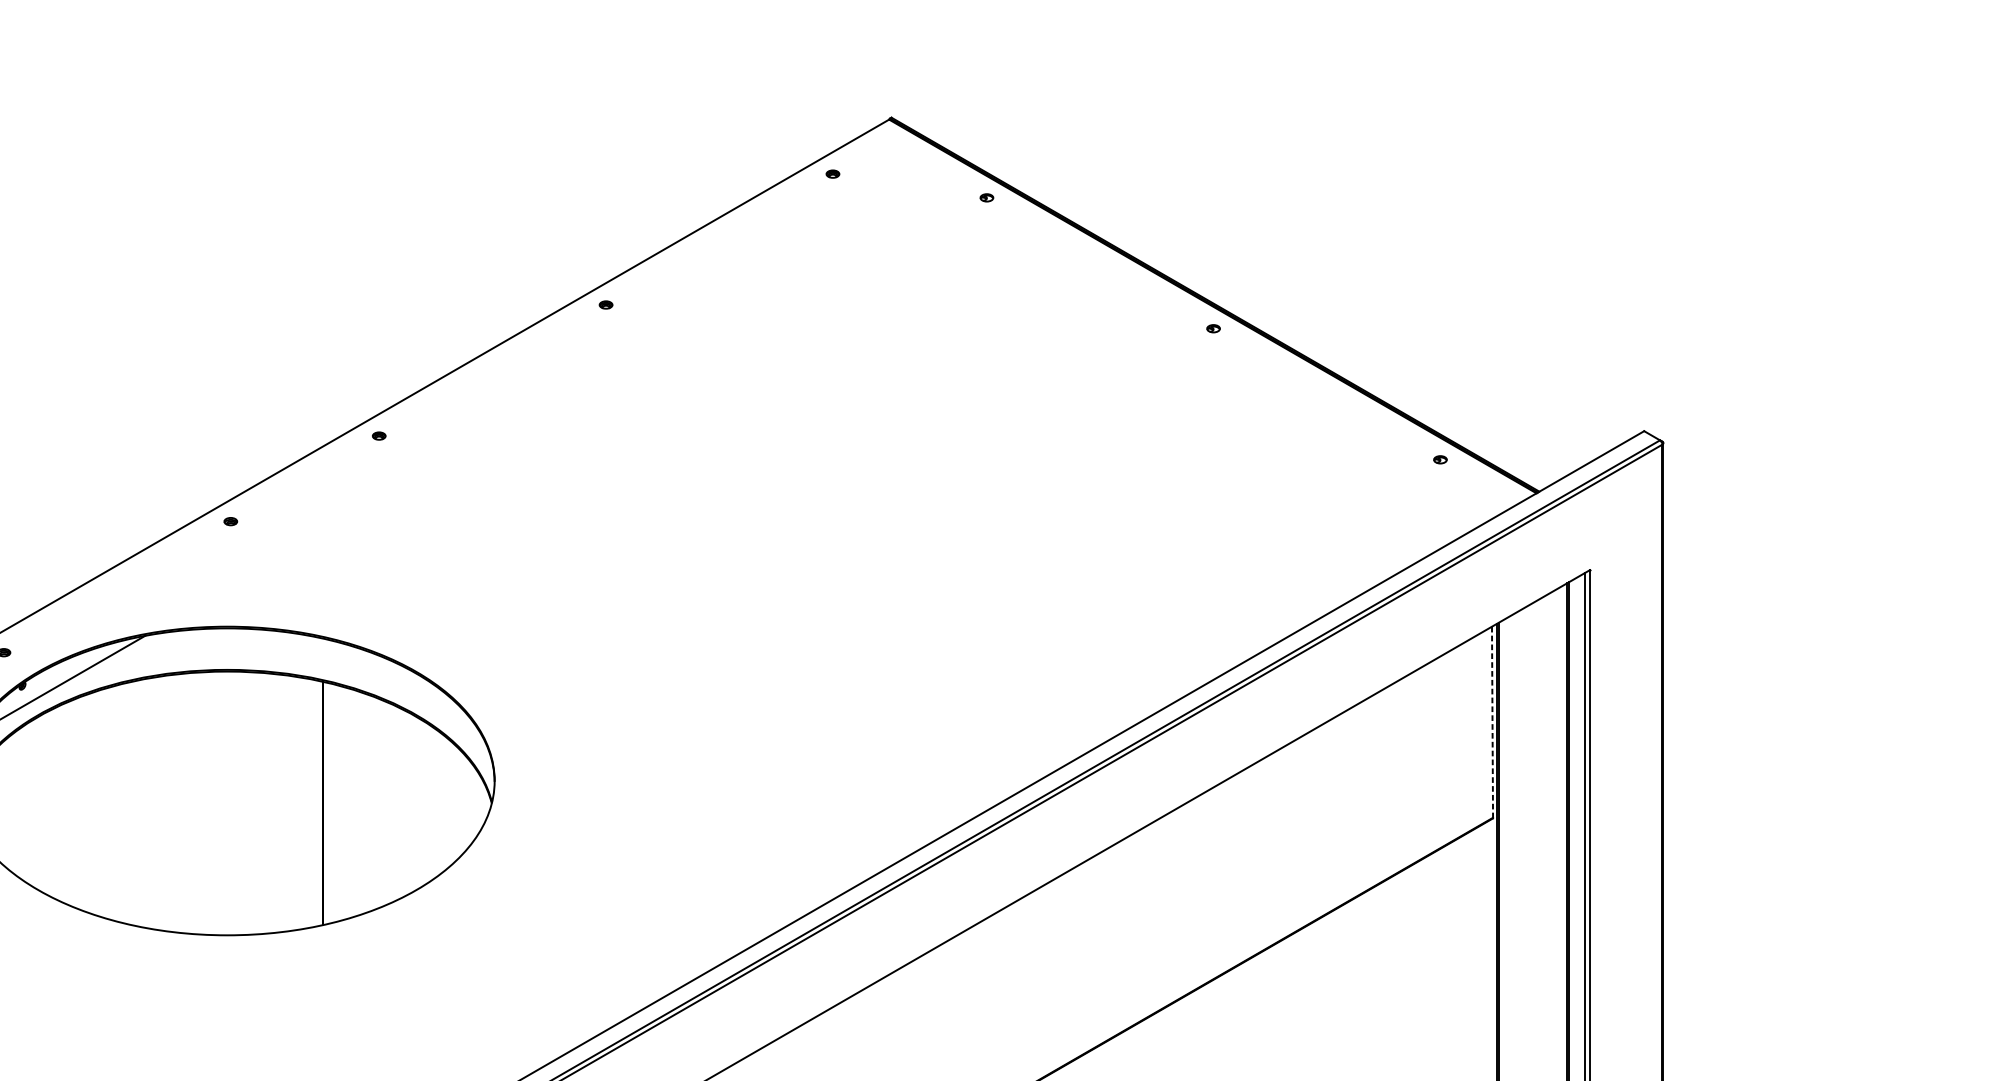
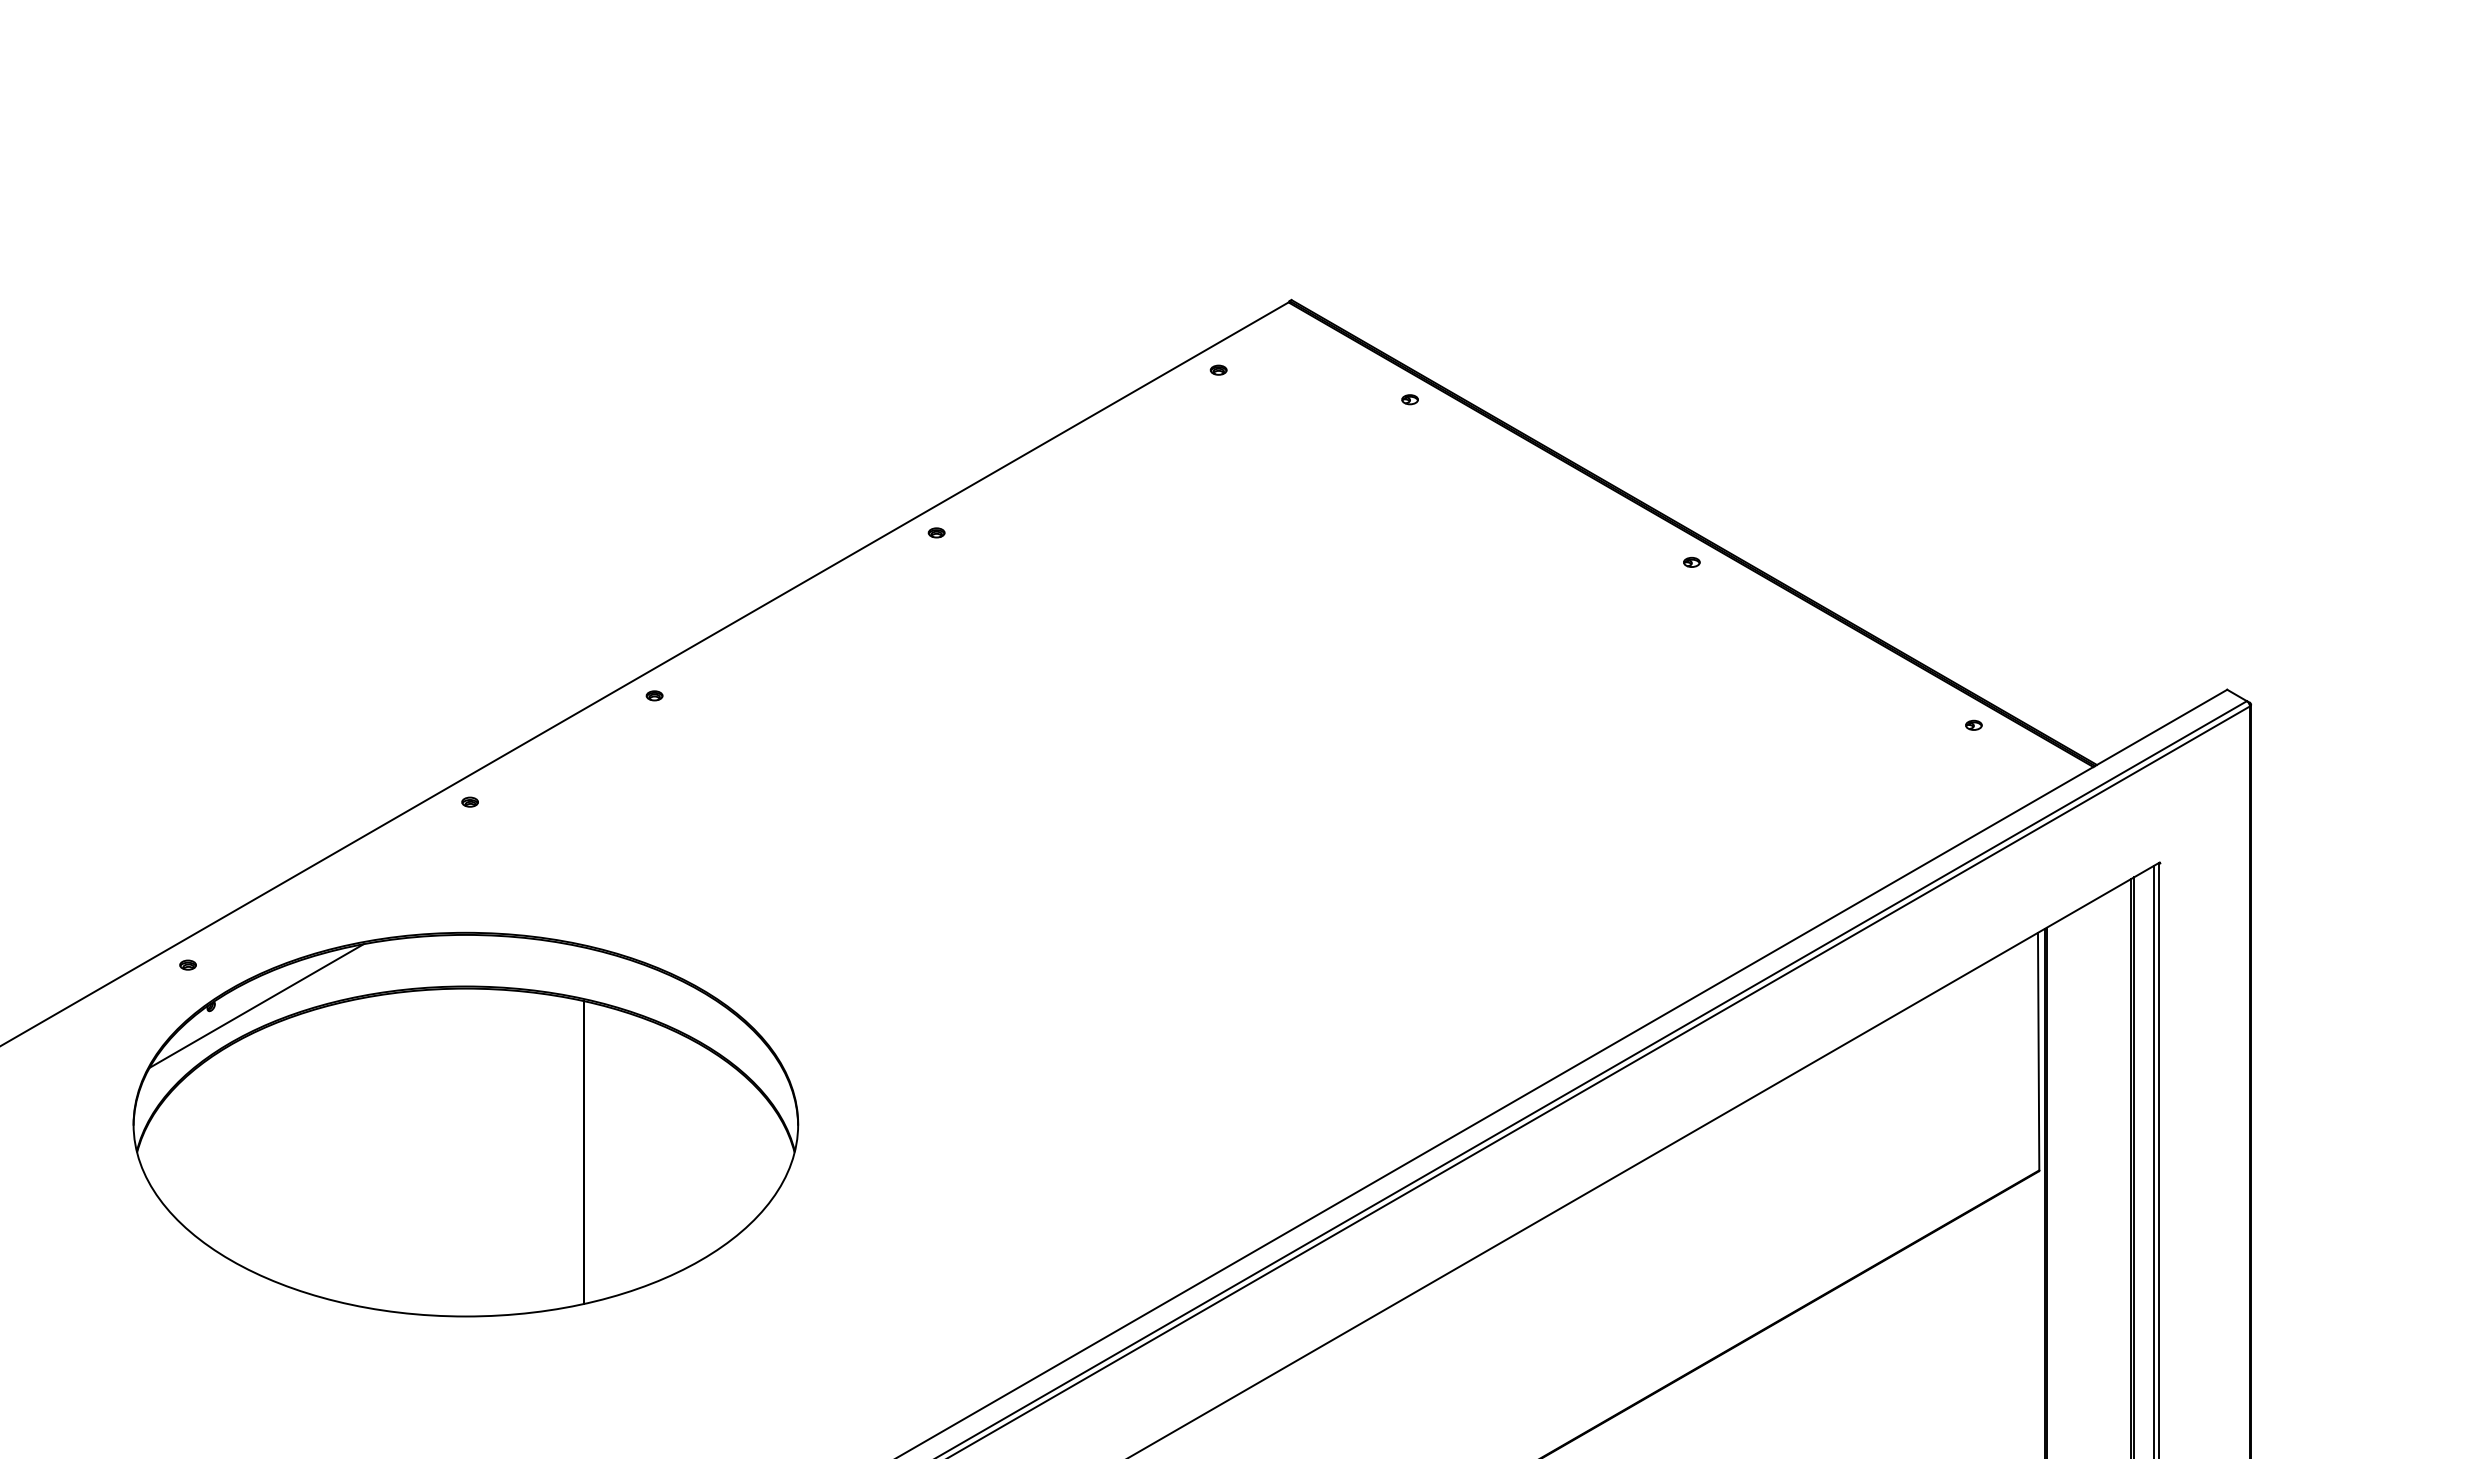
line: (1492, 722) -> (2038, 1051), dashed -> solid

